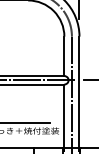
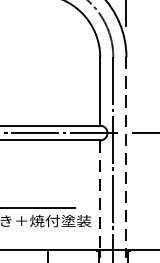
line: (79, 92) -> (126, 154), solid -> dashed
line: (64, 116) -> (100, 195), solid -> dashed

